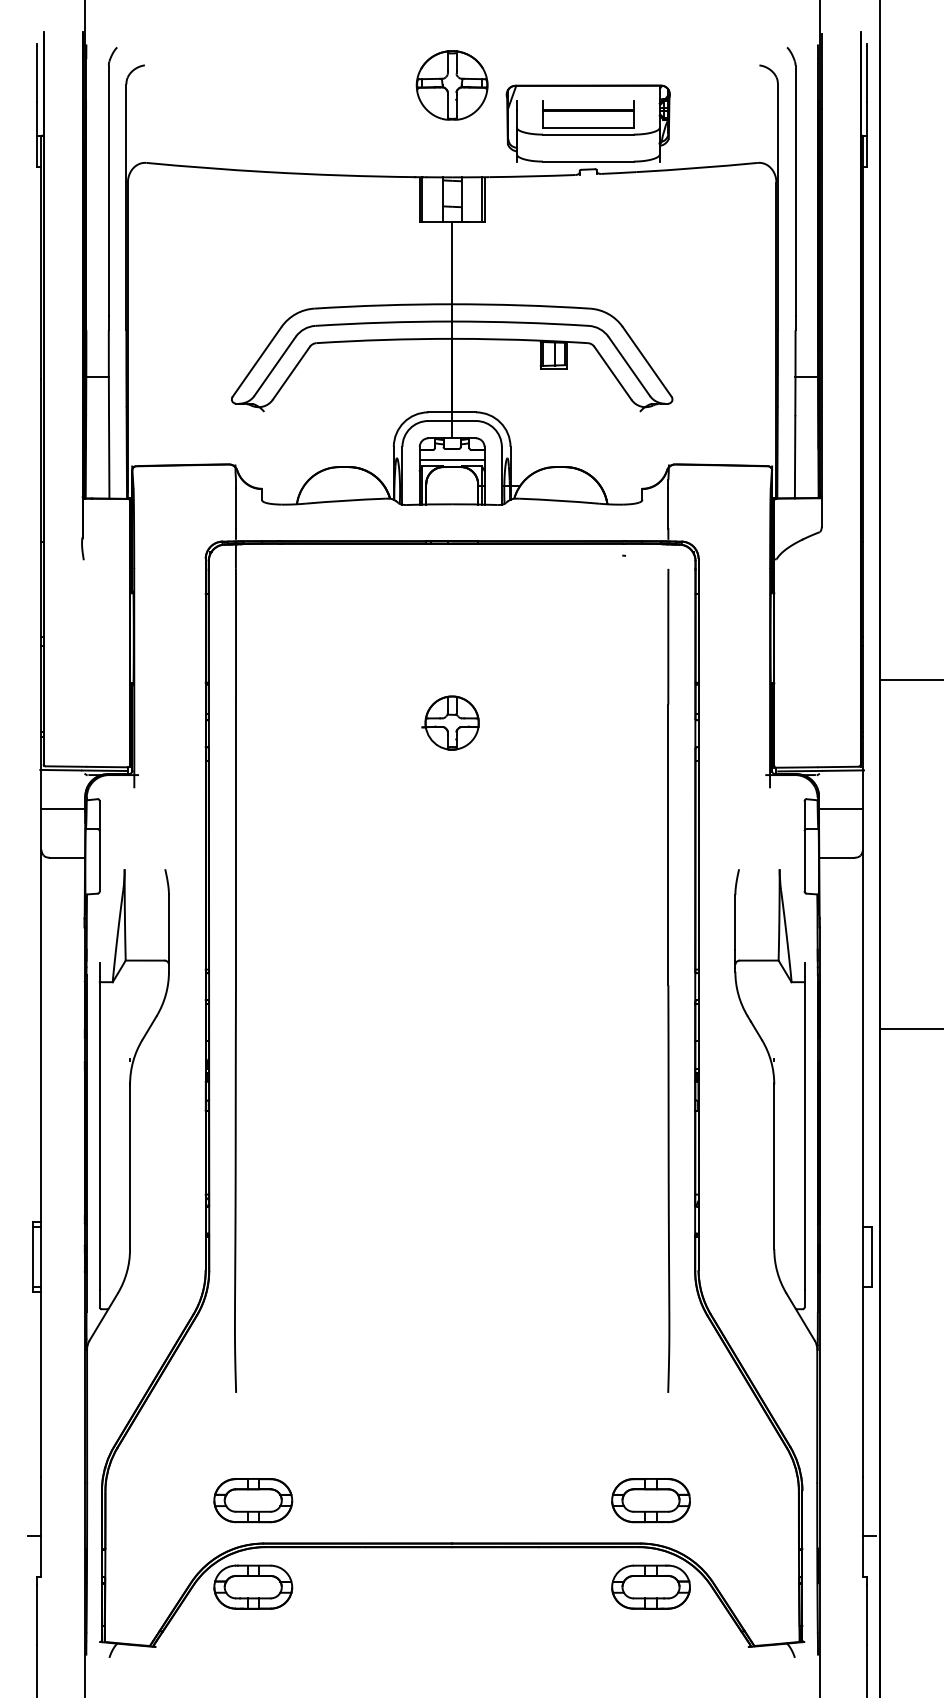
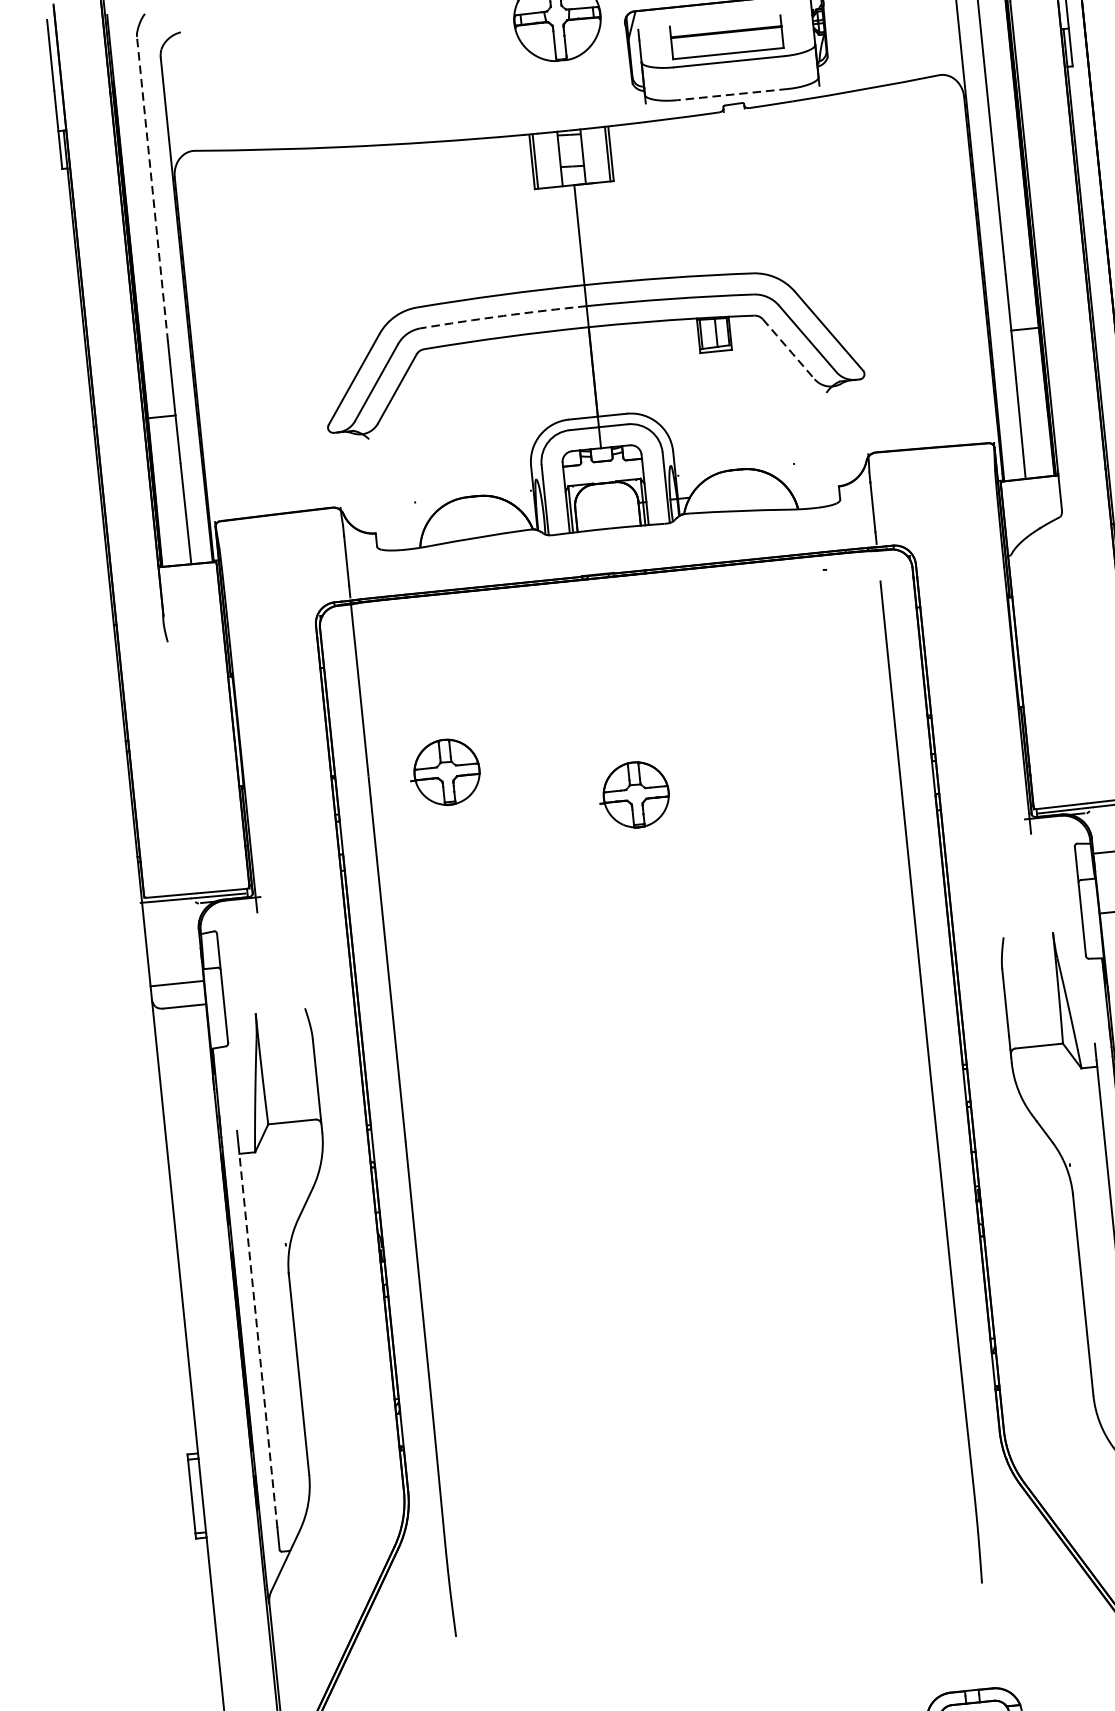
line: (587, 161) -> (731, 94), solid -> dashed
line: (108, 190) -> (152, 189), solid -> dashed
arc: (383, 322) -> (503, 315), solid -> dashed
line: (613, 373) -> (789, 349), solid -> dashed
line: (451, 459) -> (602, 474), removed
part: (298, 688) -> (444, 771), added
line: (63, 808) -> (177, 983), moved
line: (99, 1132) -> (257, 1336), solid -> dashed

